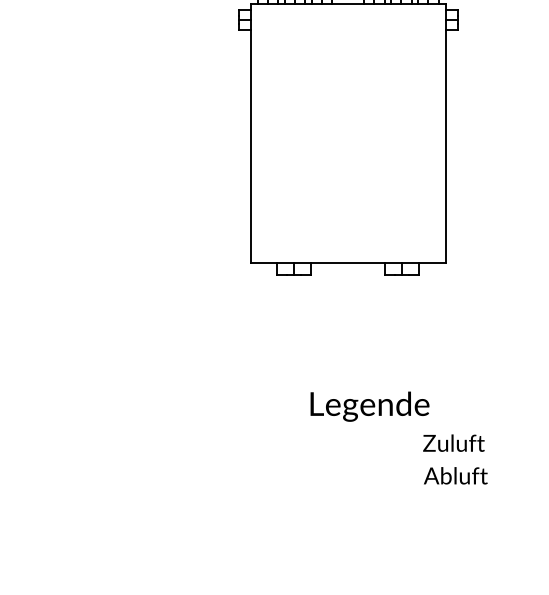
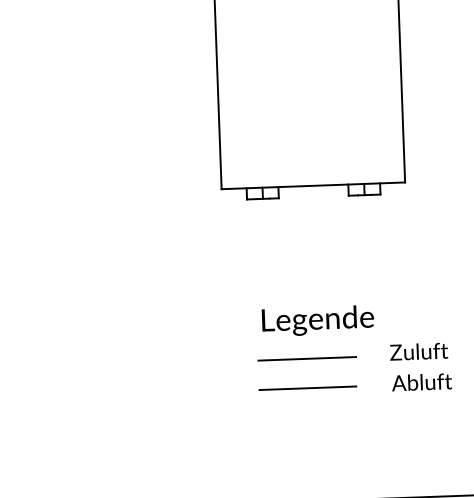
text: (369, 406) -> (317, 320), moved
line: (334, 446) -> (306, 358), added
line: (334, 477) -> (307, 388), added

